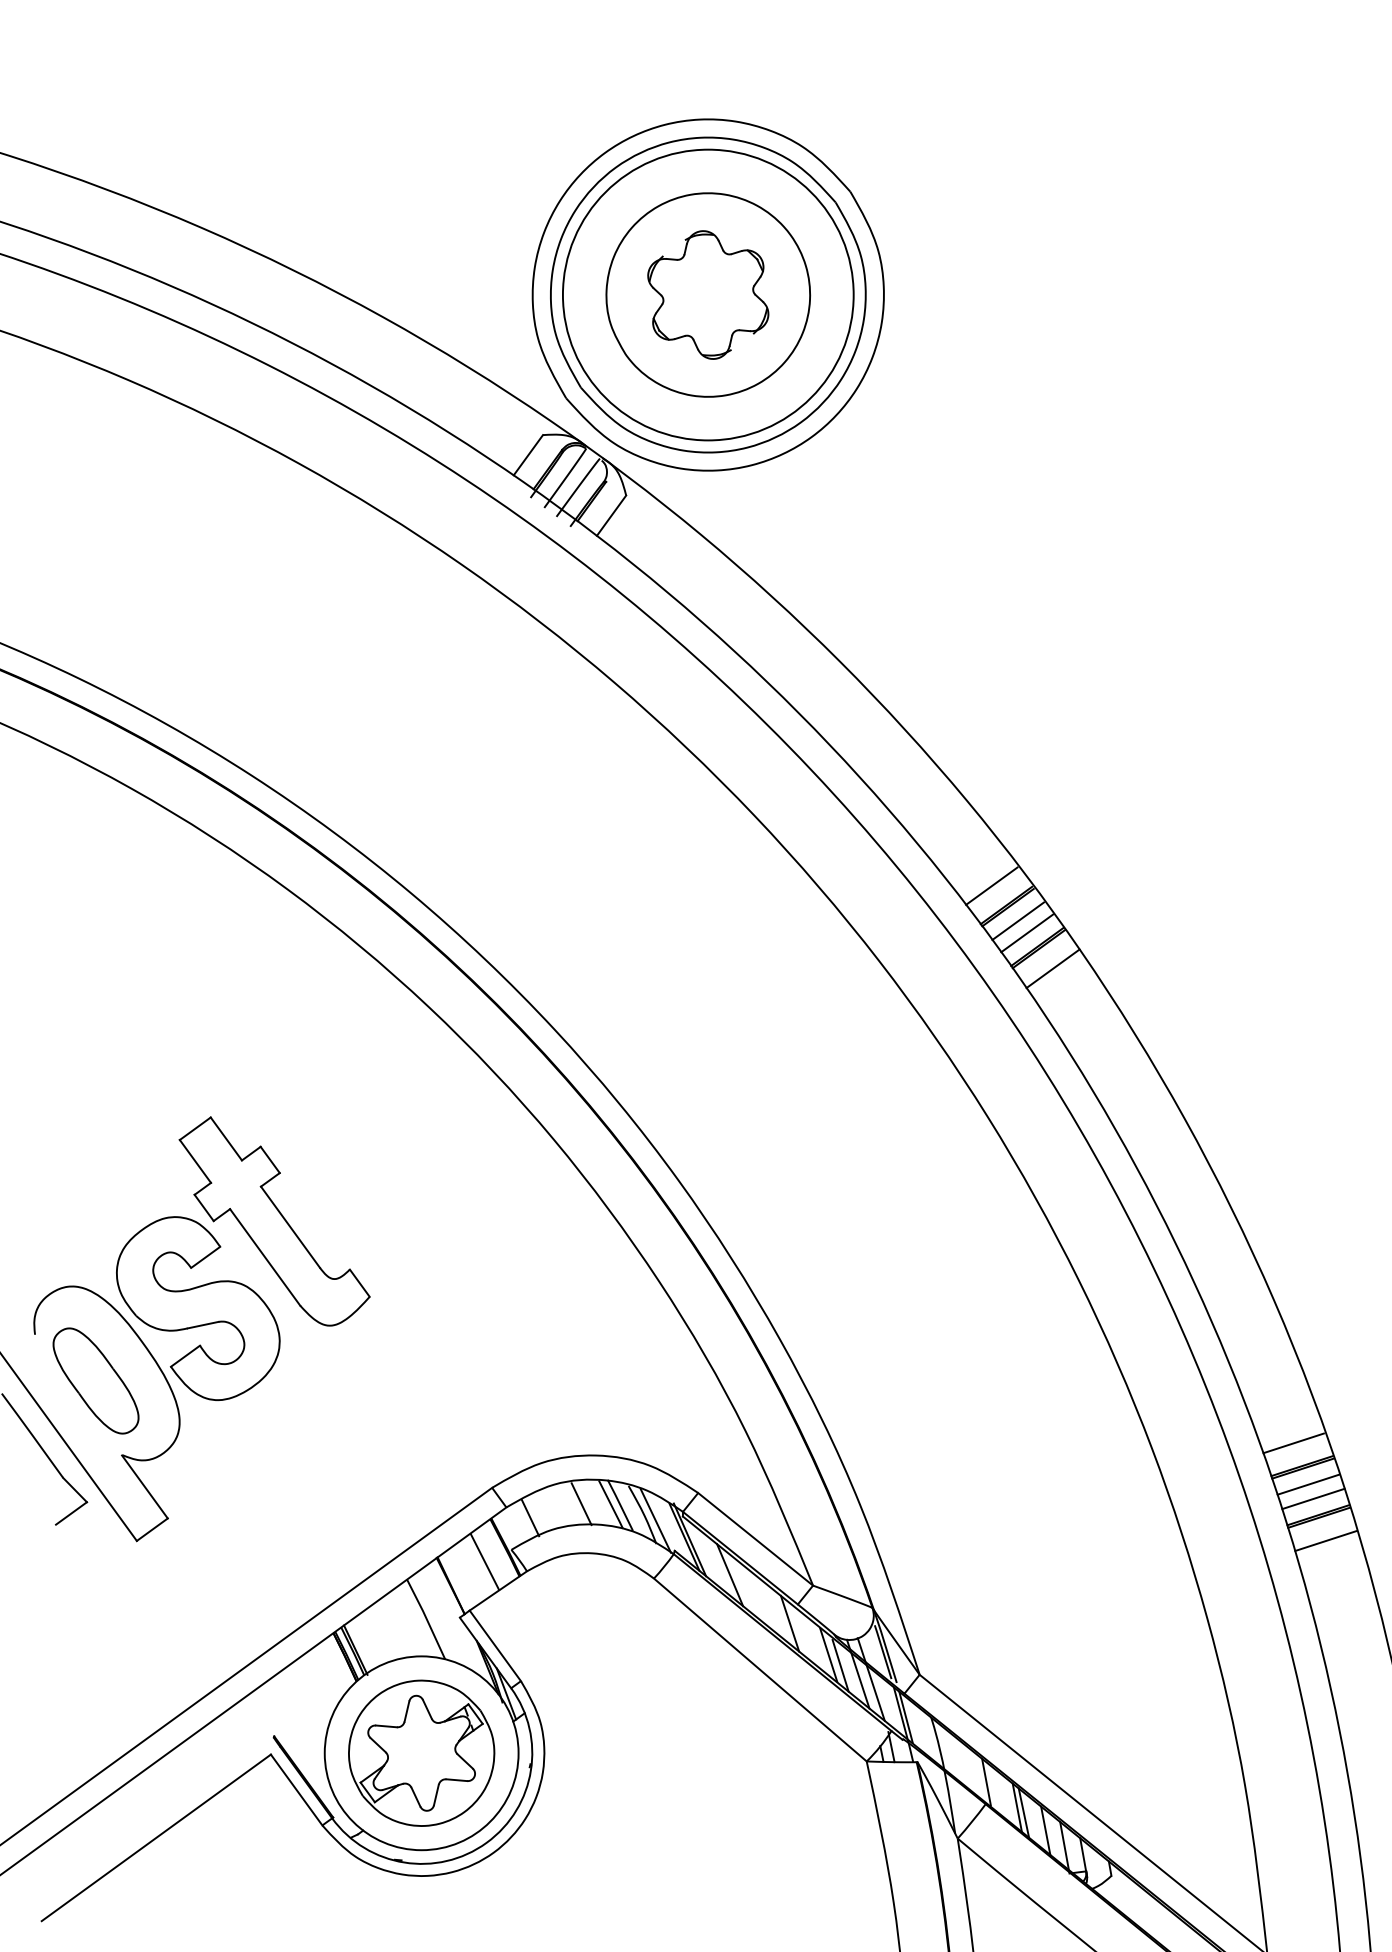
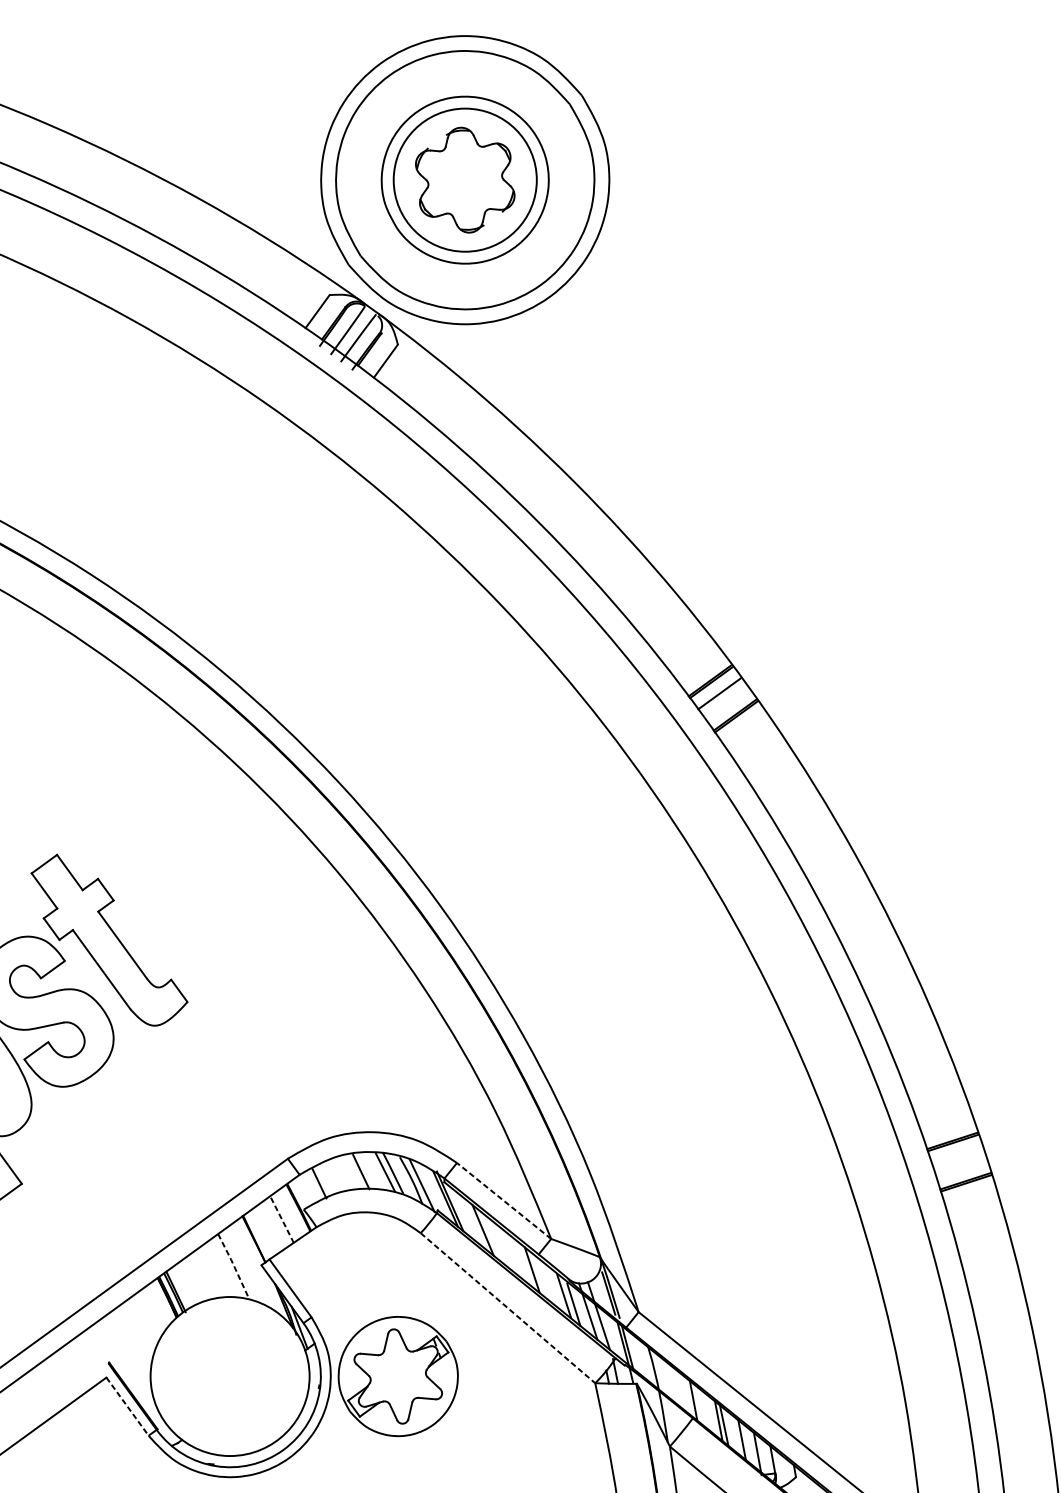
circle: (707, 294) -> (464, 179), size x0.6
line: (991, 885) -> (697, 664), removed
line: (1027, 933) -> (727, 703), removed
line: (1052, 968) -> (747, 732), removed
line: (1293, 1443) -> (945, 1122), removed
line: (1308, 1484) -> (957, 1156), removed
line: (1313, 1498) -> (961, 1167), removed
line: (755, 1539) -> (503, 1201), solid -> dashed
line: (1325, 1540) -> (971, 1201), removed
line: (485, 1562) -> (282, 1220), solid -> dashed
line: (426, 1618) -> (234, 1265), solid -> dashed
line: (760, 1670) -> (508, 1308), solid -> dashed
part: (421, 1752) -> (398, 1375), moved
line: (296, 1790) -> (127, 1407), solid -> dashed

